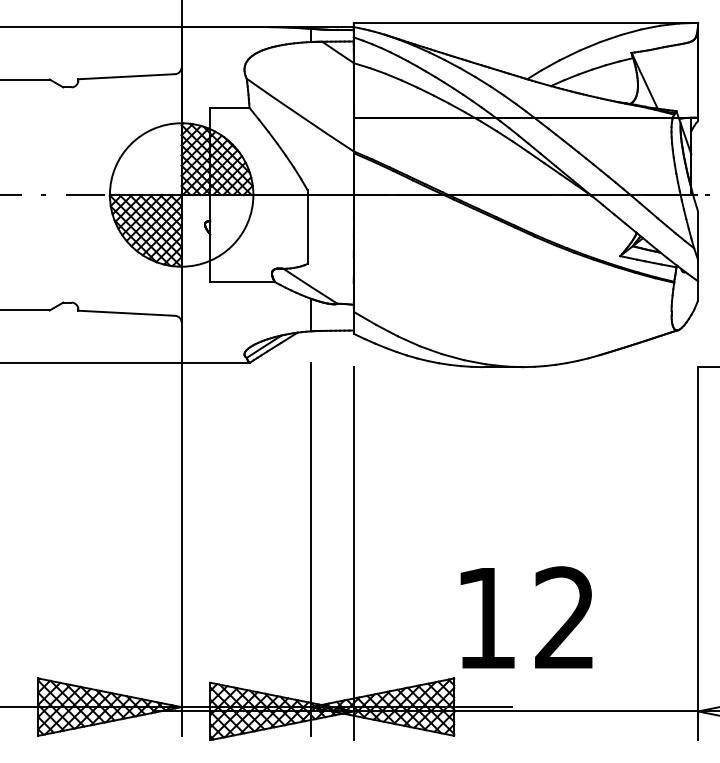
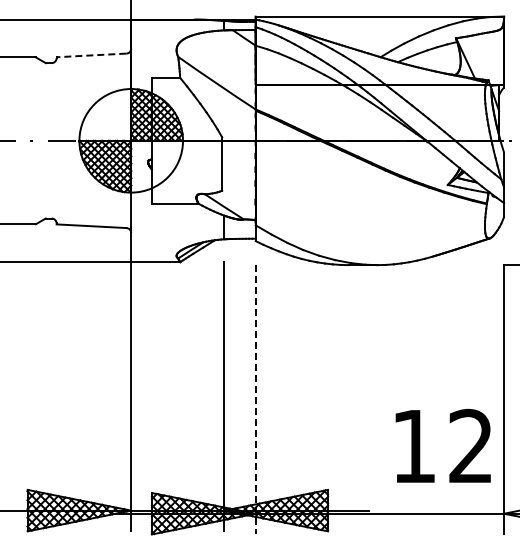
line: (126, 76) -> (91, 55), solid -> dashed
line: (353, 553) -> (255, 399), solid -> dashed
text: (525, 616) -> (442, 445), moved

